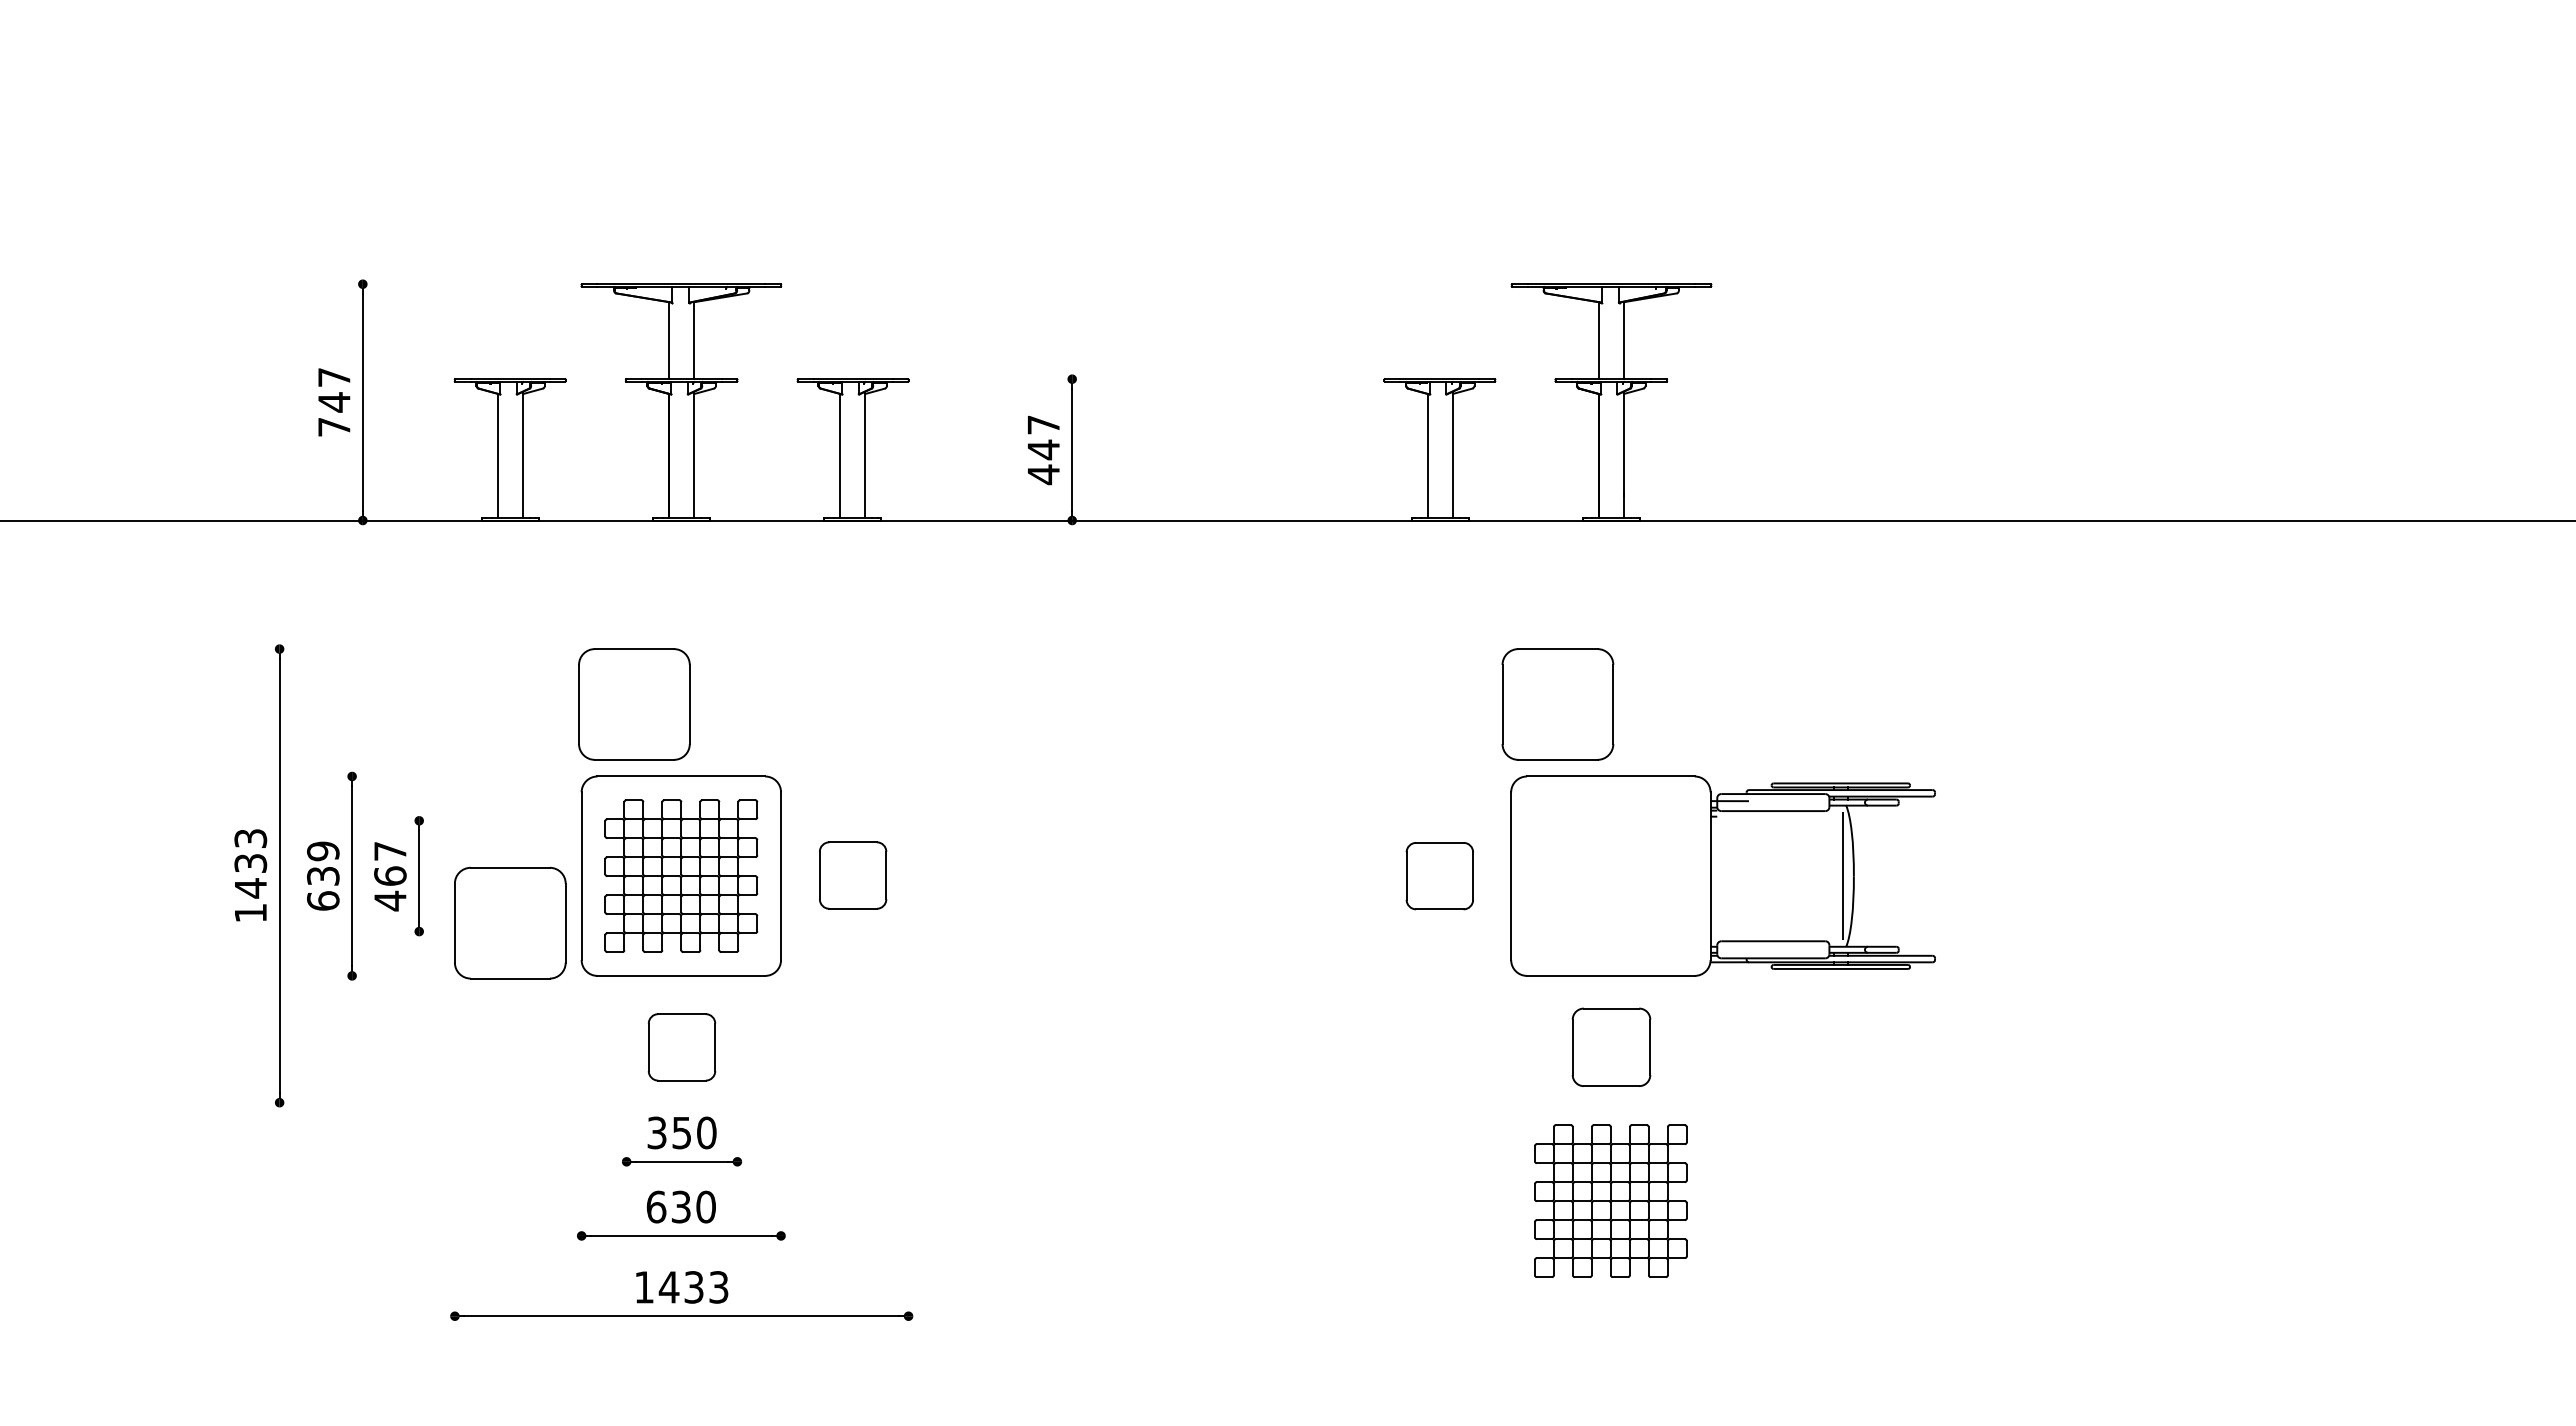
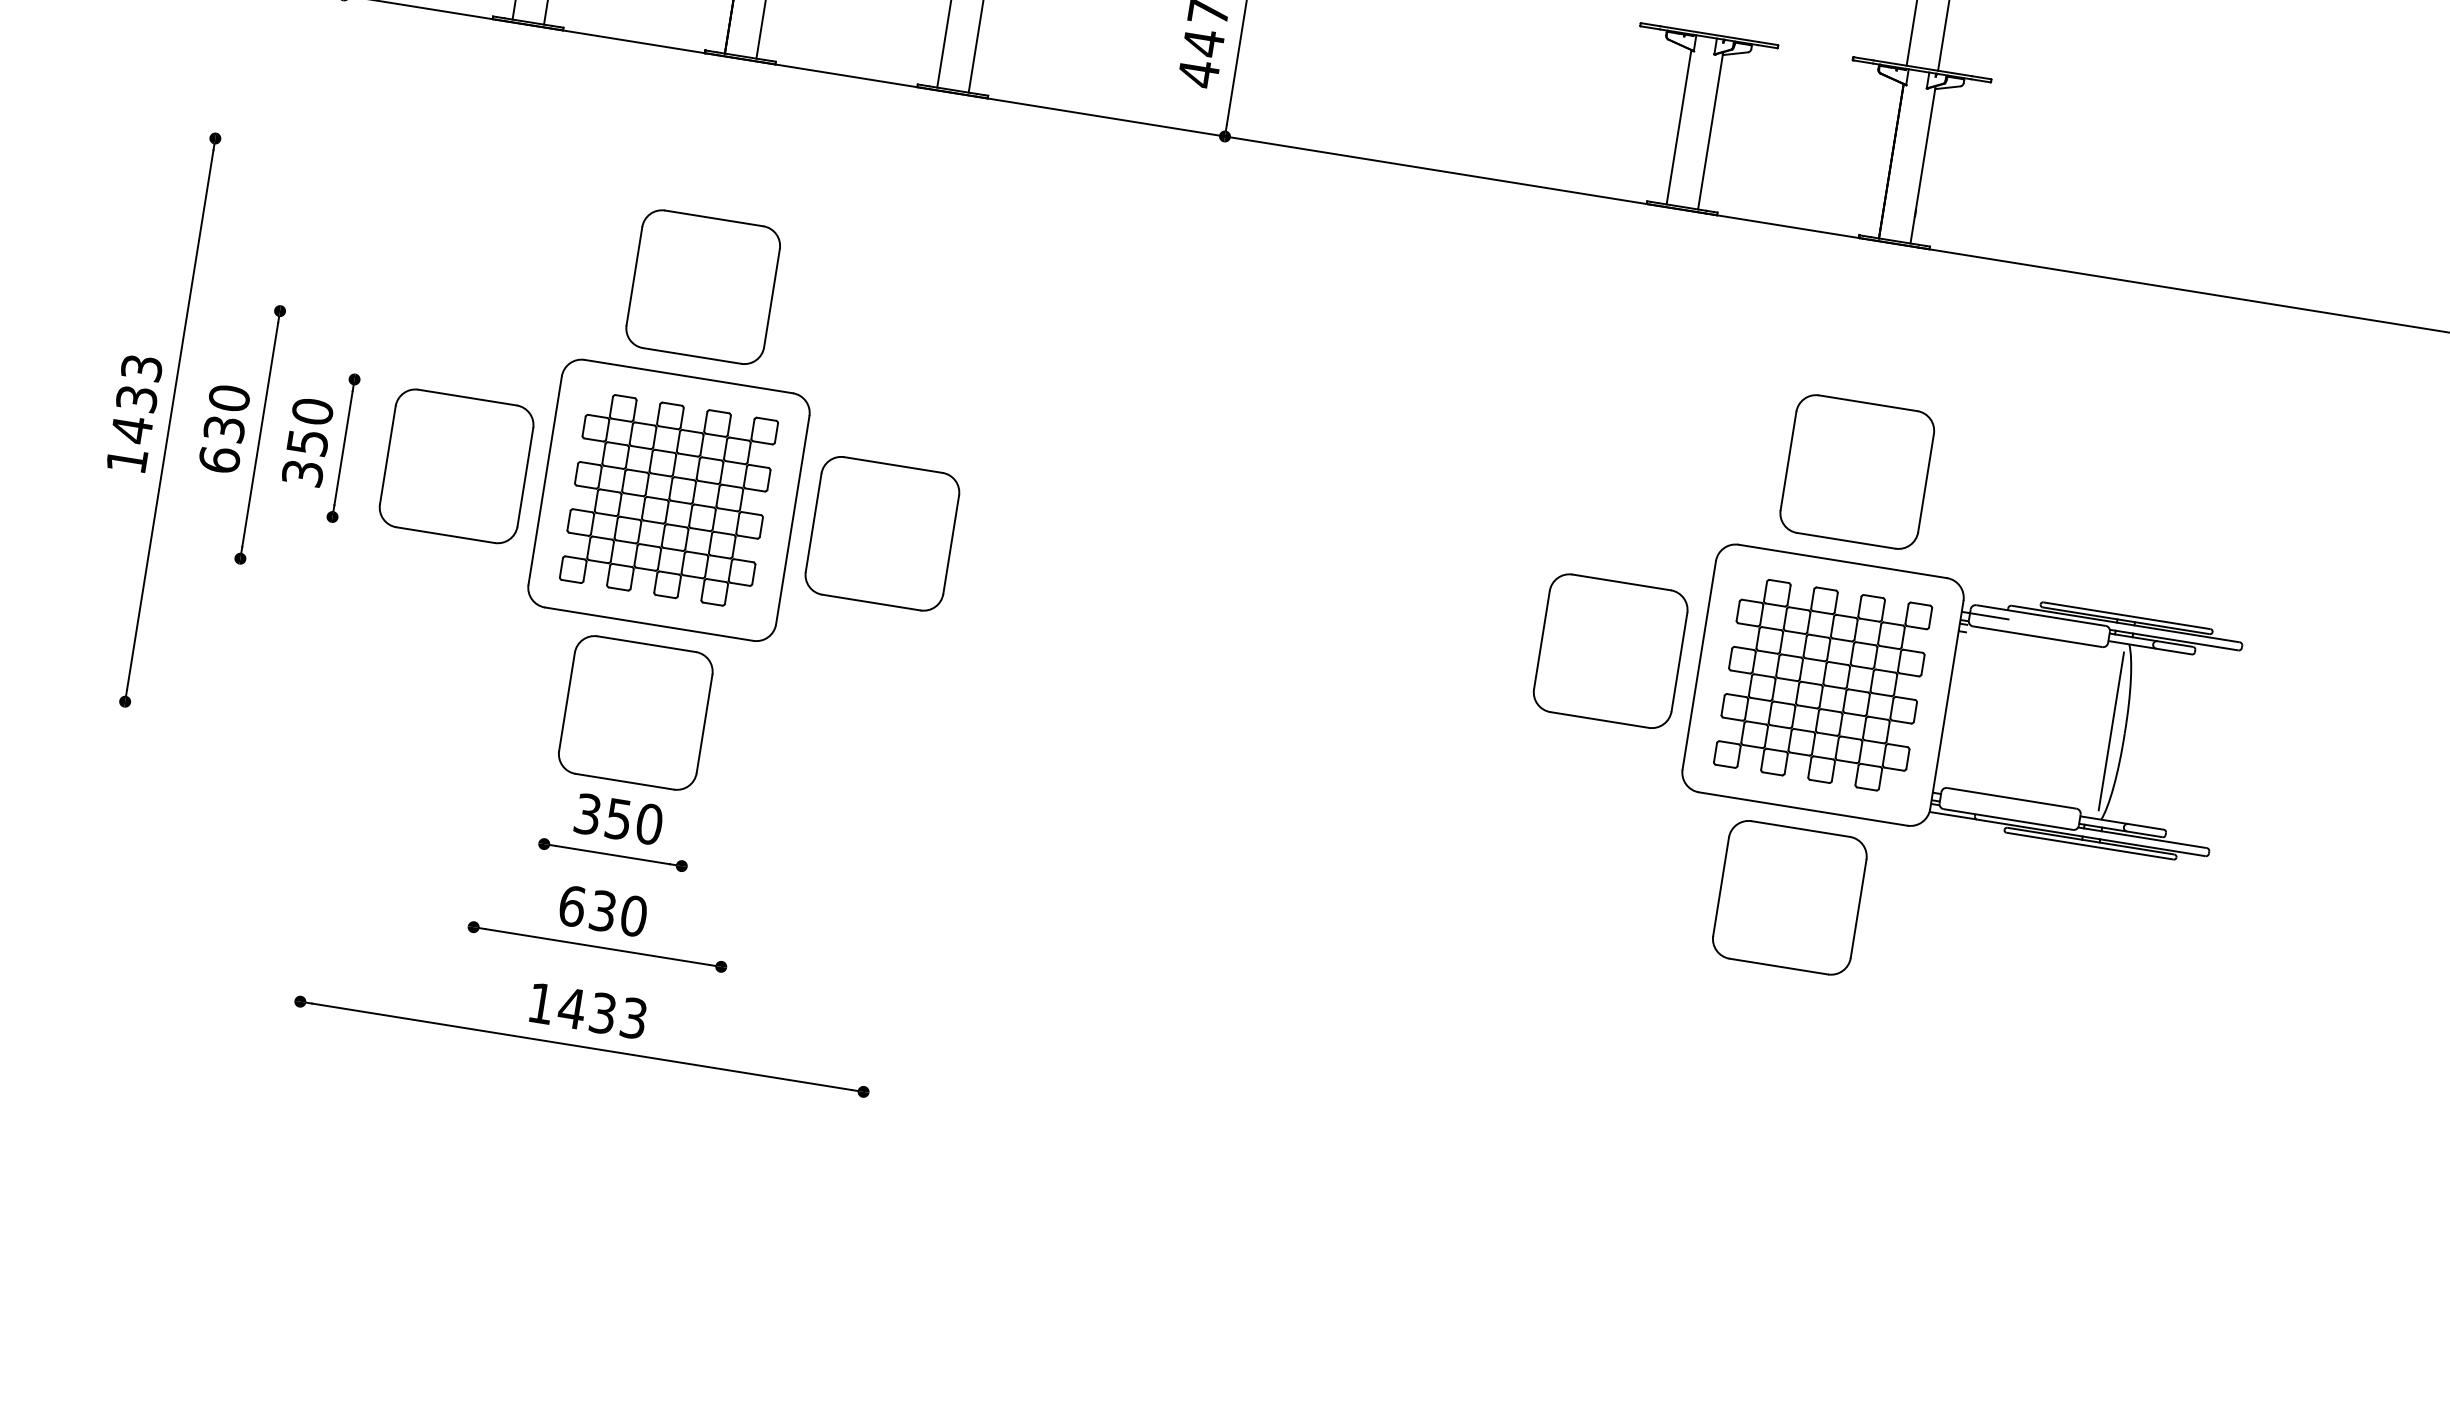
part: (634, 704) -> (703, 287), moved
part: (1557, 704) -> (1856, 471), moved
text: (323, 851) -> (229, 398), 639 -> 630
part: (852, 875) -> (881, 533), size x1.67
part: (1439, 875) -> (1610, 650), size x1.67
text: (390, 876) -> (307, 442), 467 -> 350
part: (510, 922) -> (456, 465), moved
part: (681, 1047) -> (635, 713), size x1.67
part: (1611, 1047) -> (1789, 898), size x1.43
part: (1610, 1200) -> (1822, 684), moved

